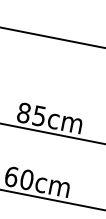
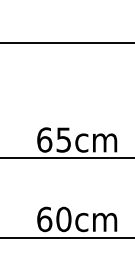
text: (23, 112) -> (44, 139), 85cm -> 65cm

